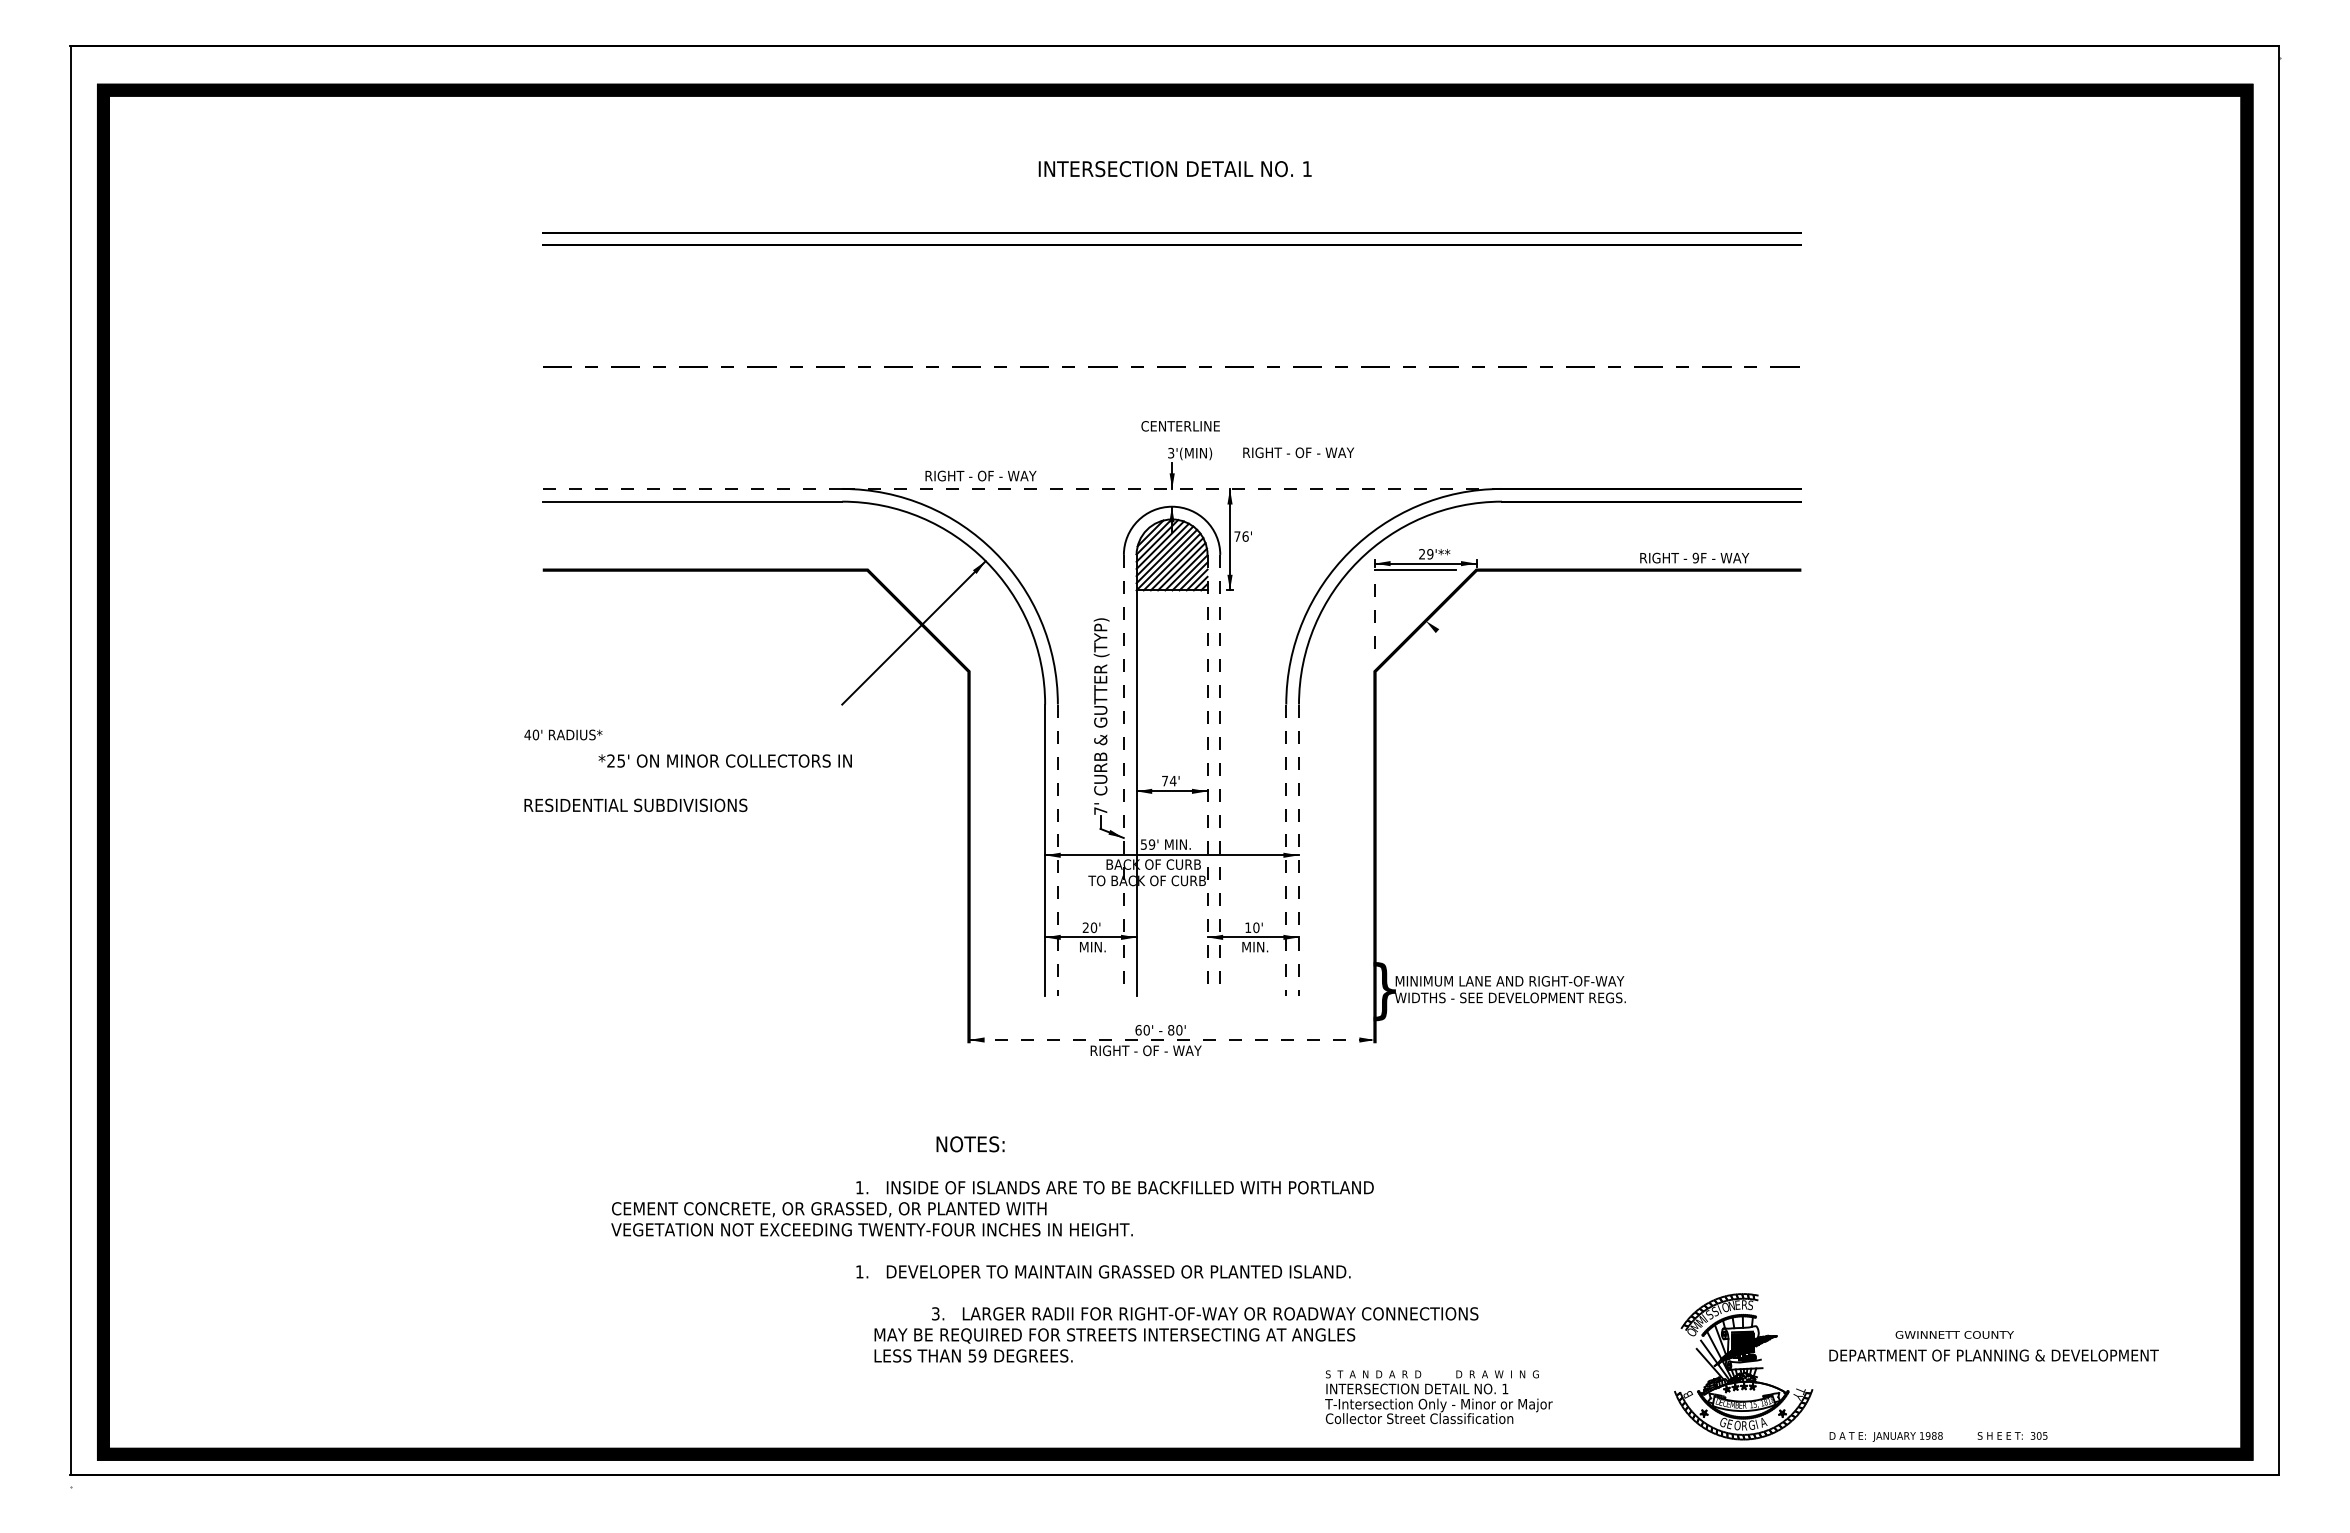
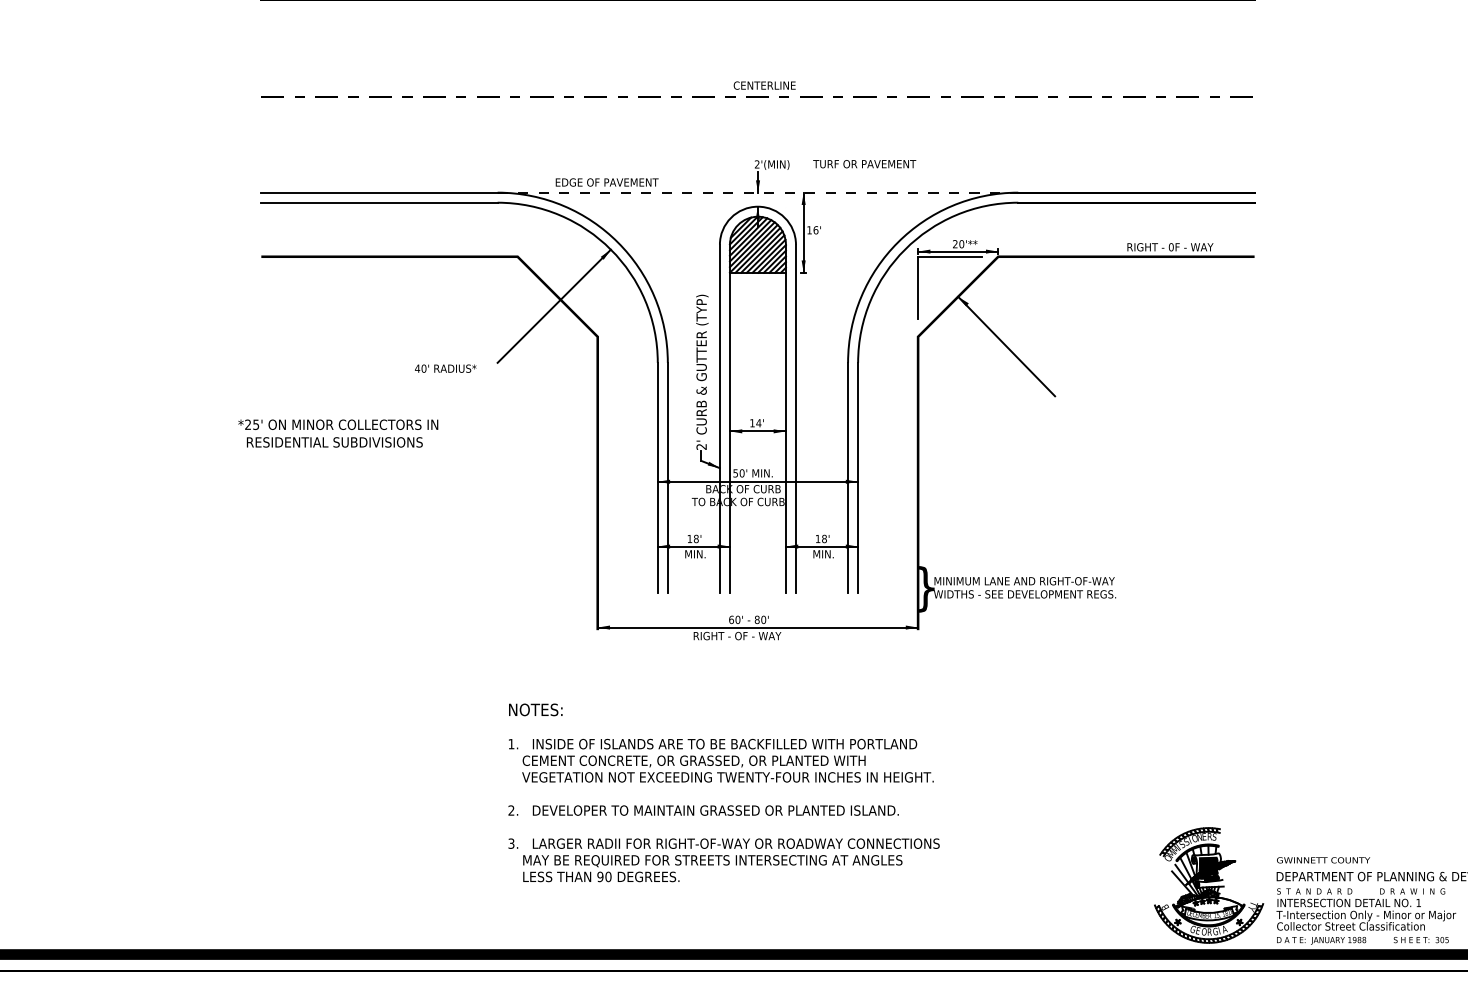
text: (1180, 426) -> (764, 85), moved
text: (1307, 452) -> (864, 163), RIGHT - OF - WAY -> TURF OR PAVEMENT
text: (1171, 453) -> (757, 164), 3'(MIN) -> 2'(MIN)
text: (981, 475) -> (607, 182), RIGHT - OF - WAY -> EDGE OF PAVEMENT
line: (692, 488) -> (379, 192), dashed -> solid
text: (1237, 536) -> (809, 230), 76' -> 16'
text: (1430, 554) -> (961, 244), 29'** -> 20'**
text: (1695, 558) -> (1171, 247), 9F -> 0F
line: (1375, 608) -> (918, 287), dashed -> solid
line: (1486, 683) -> (1006, 346), added
text: (563, 734) -> (445, 368), moved
text: (724, 760) -> (337, 424), moved
line: (1123, 775) -> (719, 418), dashed -> solid
line: (1207, 775) -> (785, 418), dashed -> solid
line: (1220, 775) -> (796, 418), dashed -> solid
text: (1164, 781) -> (751, 423), 74' -> 14'
text: (1100, 810) -> (701, 446), 7' -> 2'
text: (1151, 844) -> (741, 473), 59' -> 50'
line: (1057, 850) -> (667, 478), dashed -> solid
line: (1286, 850) -> (848, 478), dashed -> solid
line: (1299, 850) -> (858, 478), dashed -> solid
text: (1089, 927) -> (692, 538), 20' -> 18'
text: (1256, 927) -> (824, 538), 10' -> 18'
line: (1172, 1040) -> (758, 627), dashed -> solid
text: (970, 1144) -> (535, 710), moved
text: (871, 1219) -> (727, 769), moved
text: (859, 1271) -> (511, 810), 1. -> 2.
text: (1205, 1313) -> (724, 843), moved
text: (1954, 1334) -> (1323, 859), moved
text: (977, 1355) -> (604, 876), 59 -> 90
text: (1438, 1397) -> (1365, 909), moved

